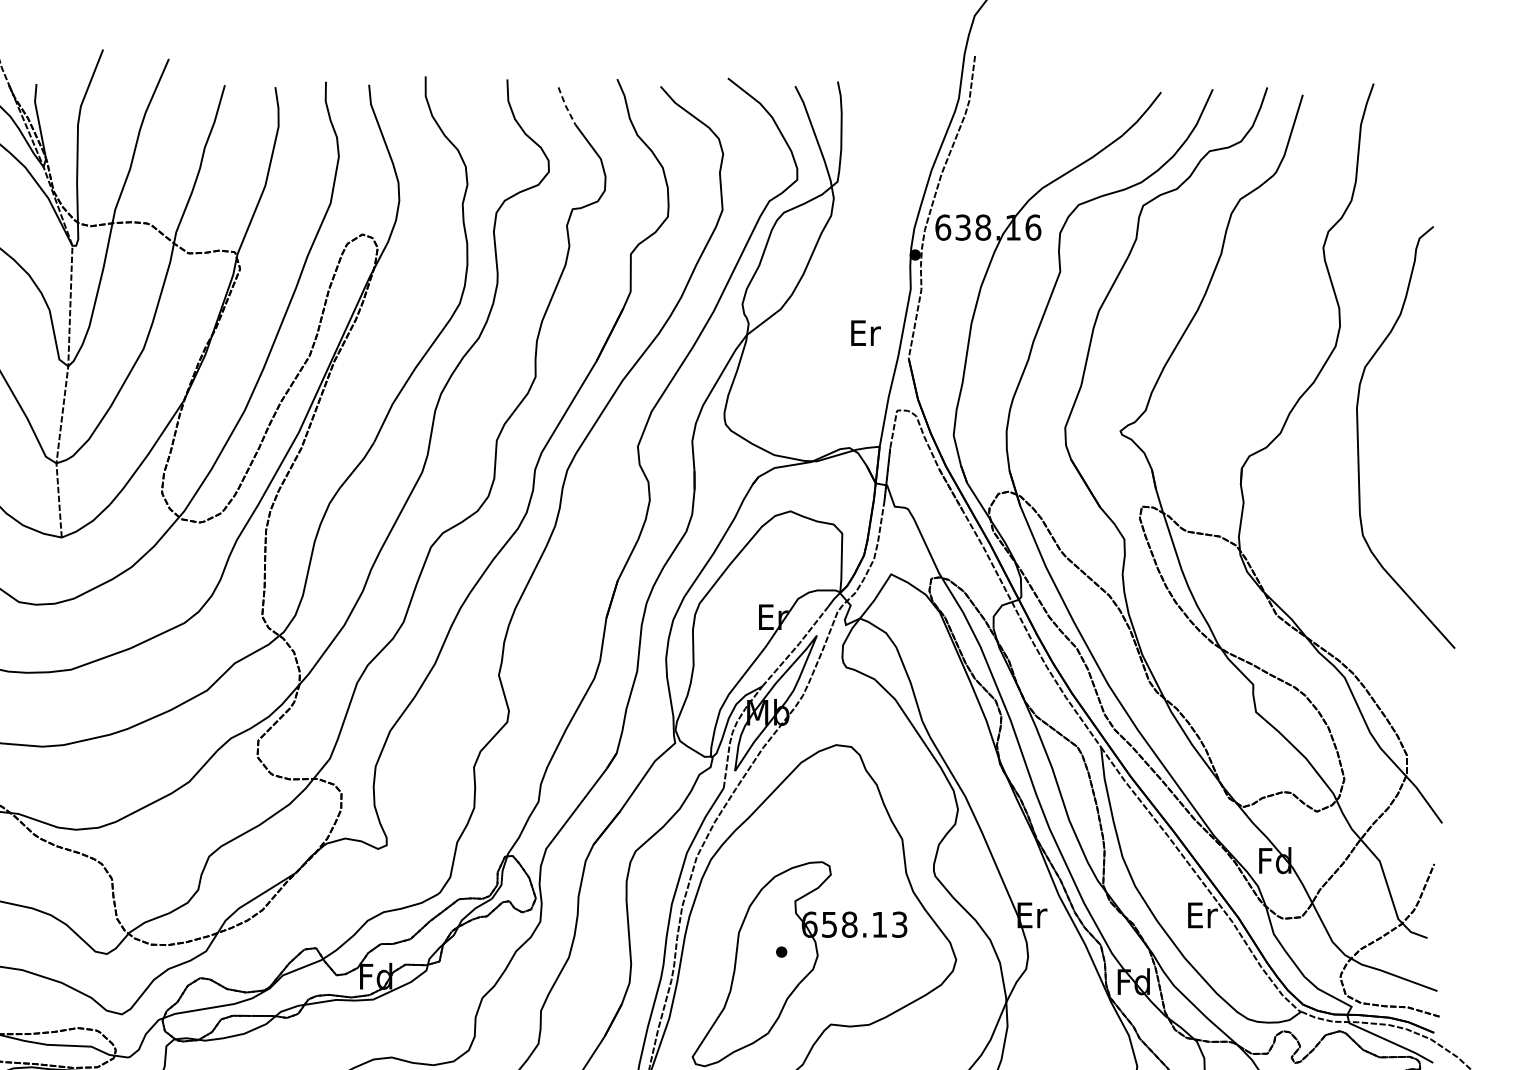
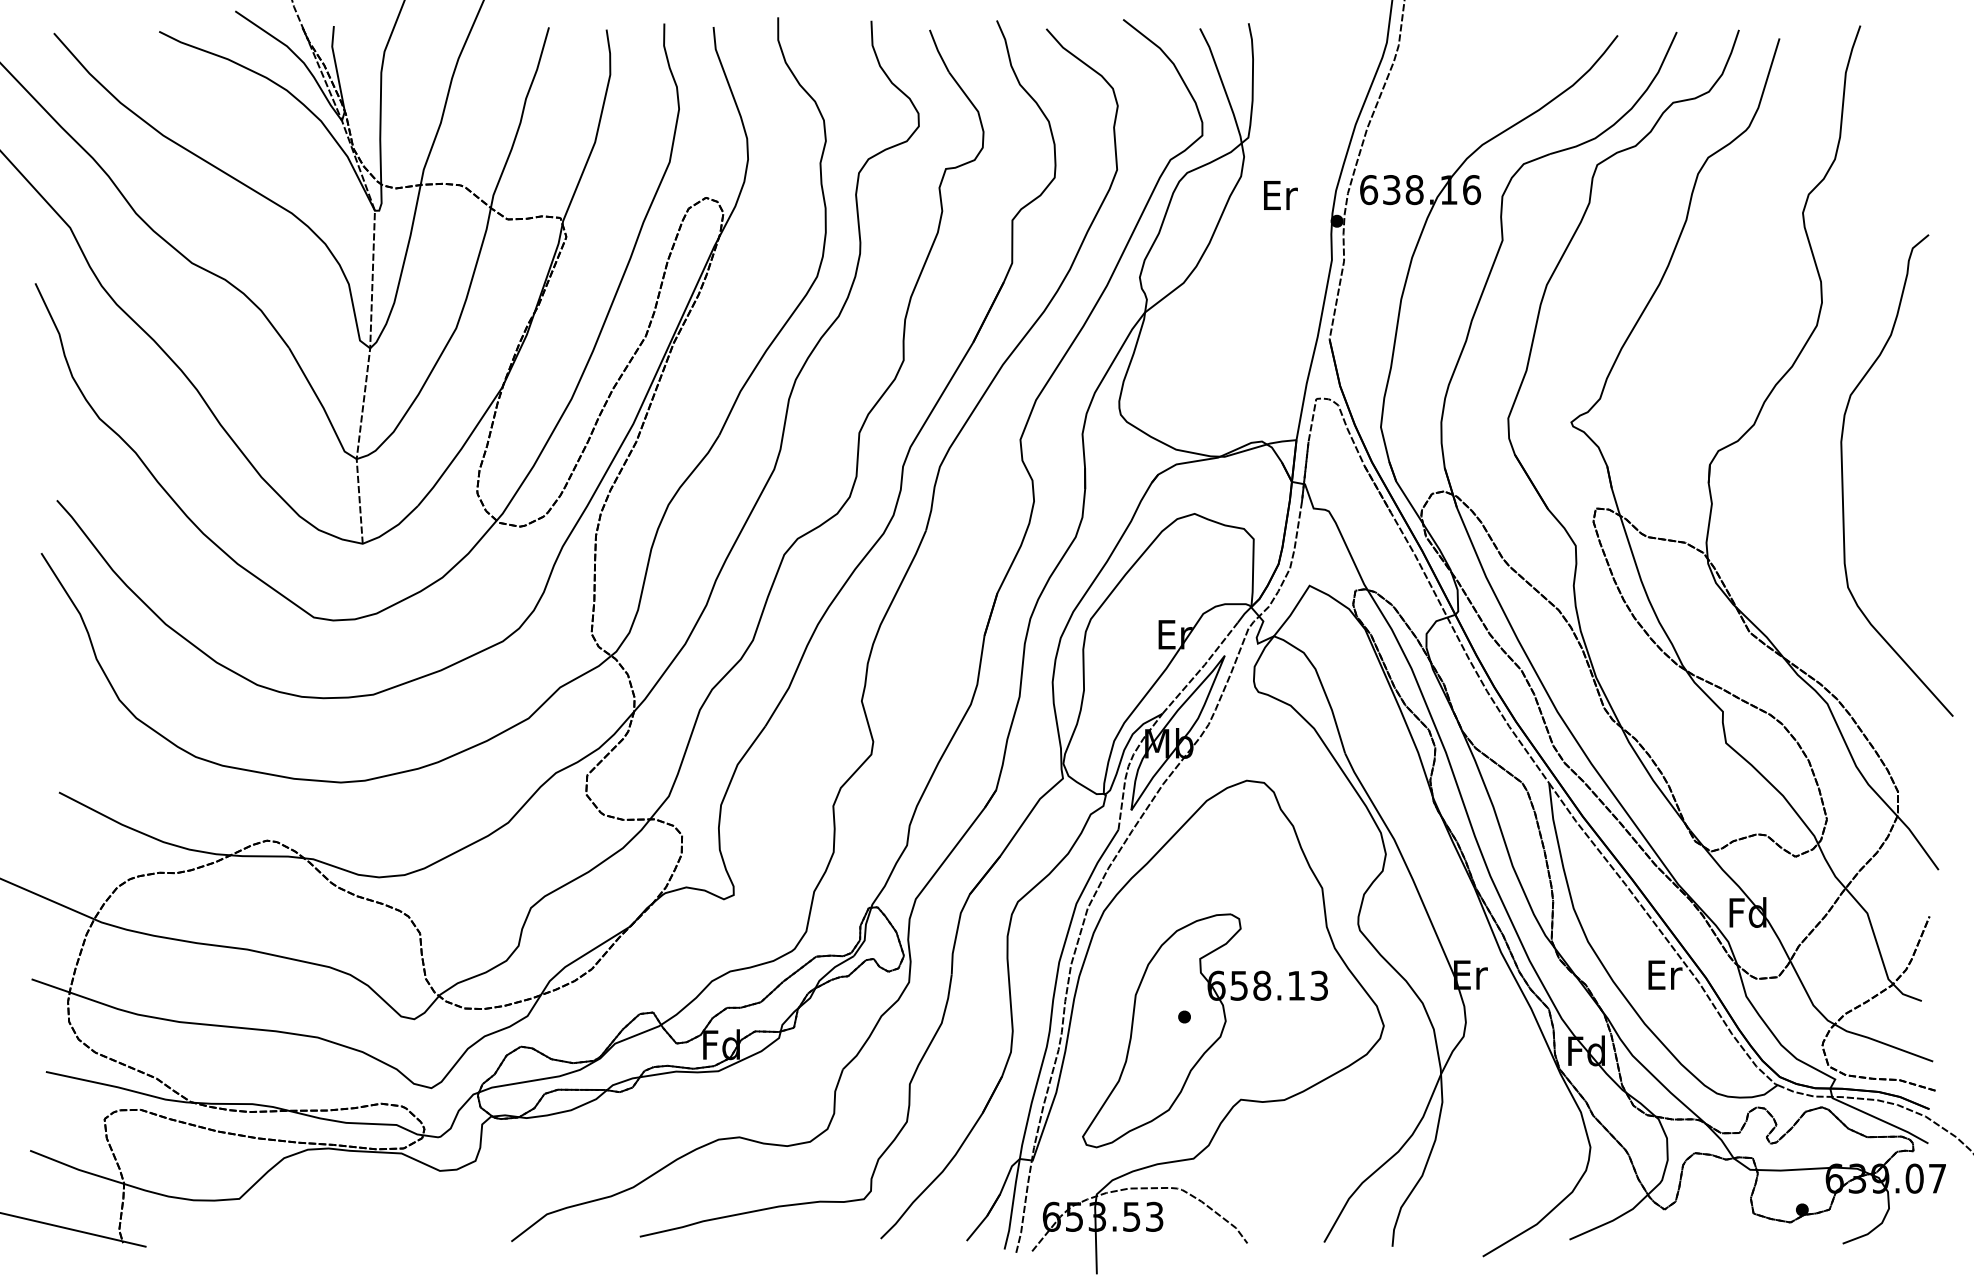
line: (566, 106) -> (938, 51), dashed -> solid
text: (865, 333) -> (1280, 195), moved
curve: (1358, 437) -> (1843, 475), moved

